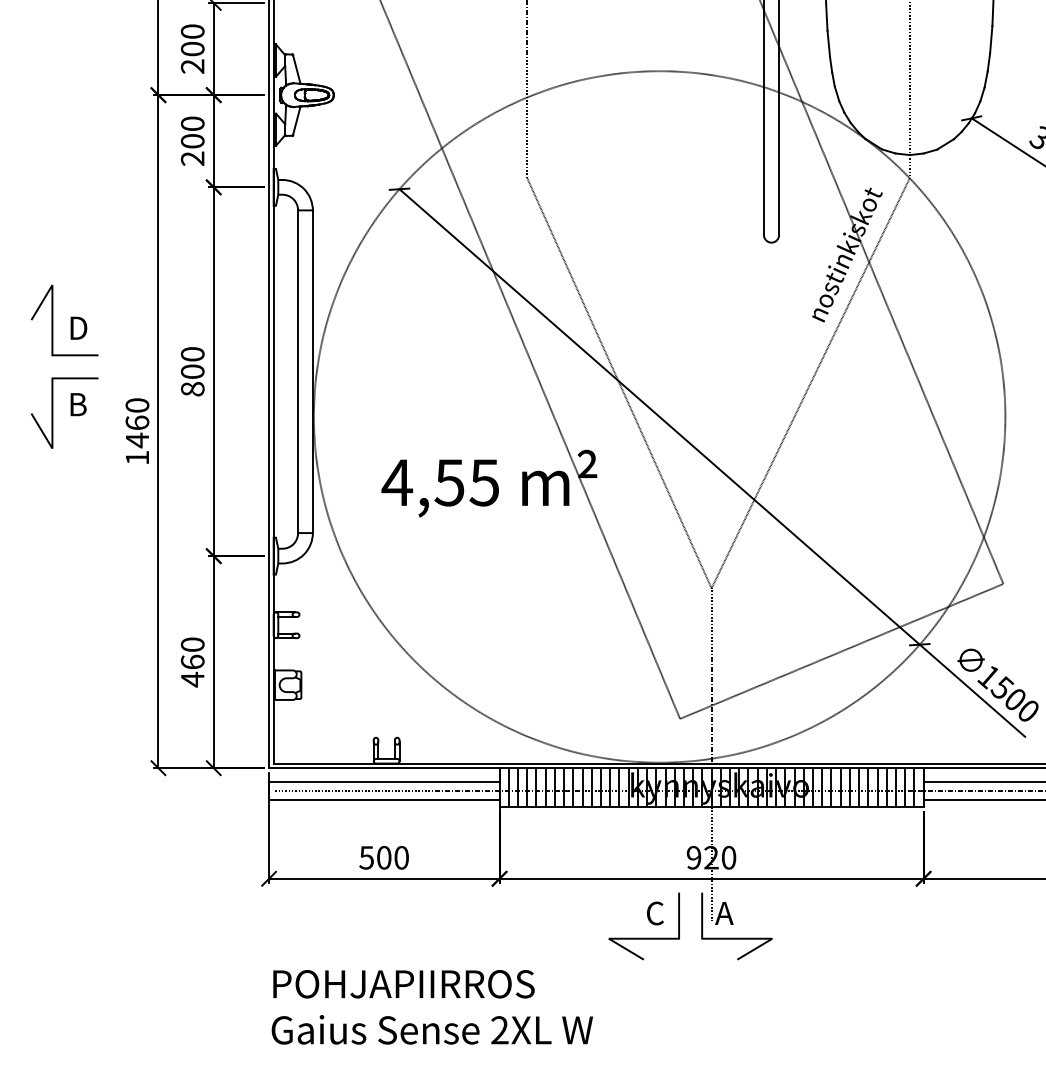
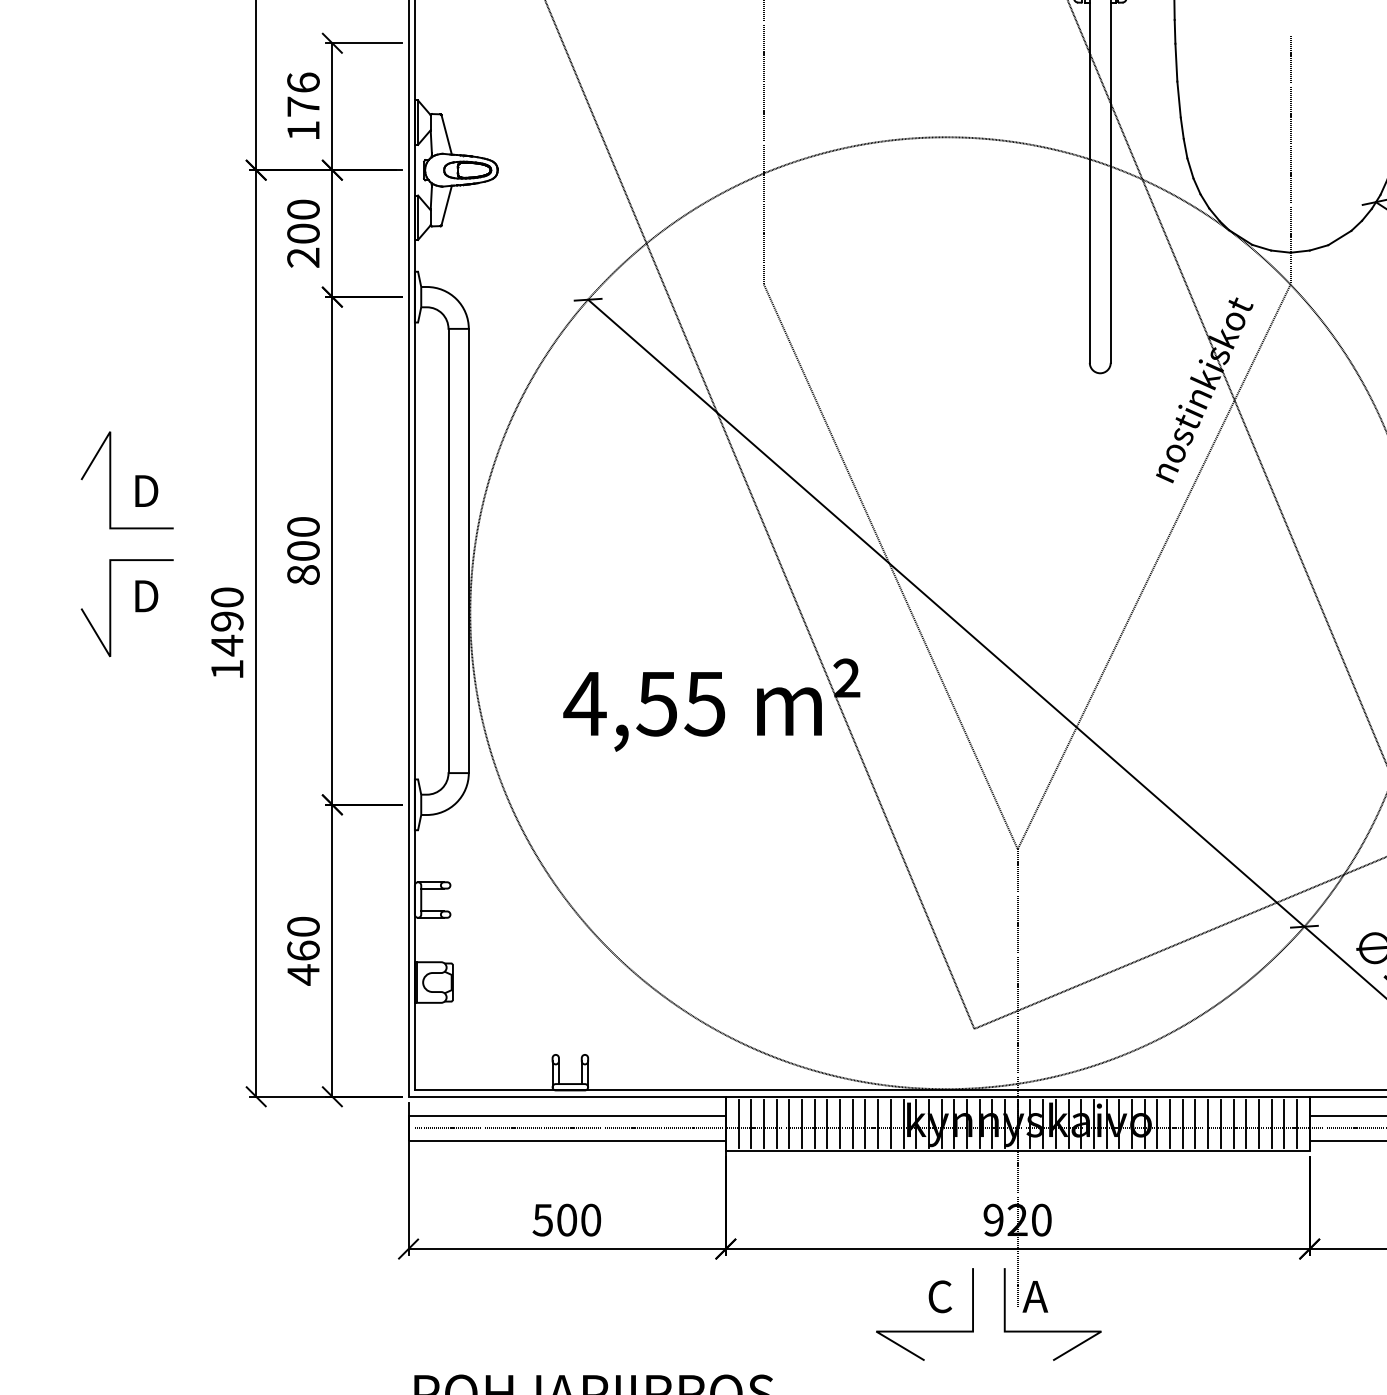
text: (192, 48) -> (303, 105), 200 -> 176
text: (80, 404) -> (148, 596), B -> D
text: (137, 422) -> (227, 620), 1460 -> 1490

